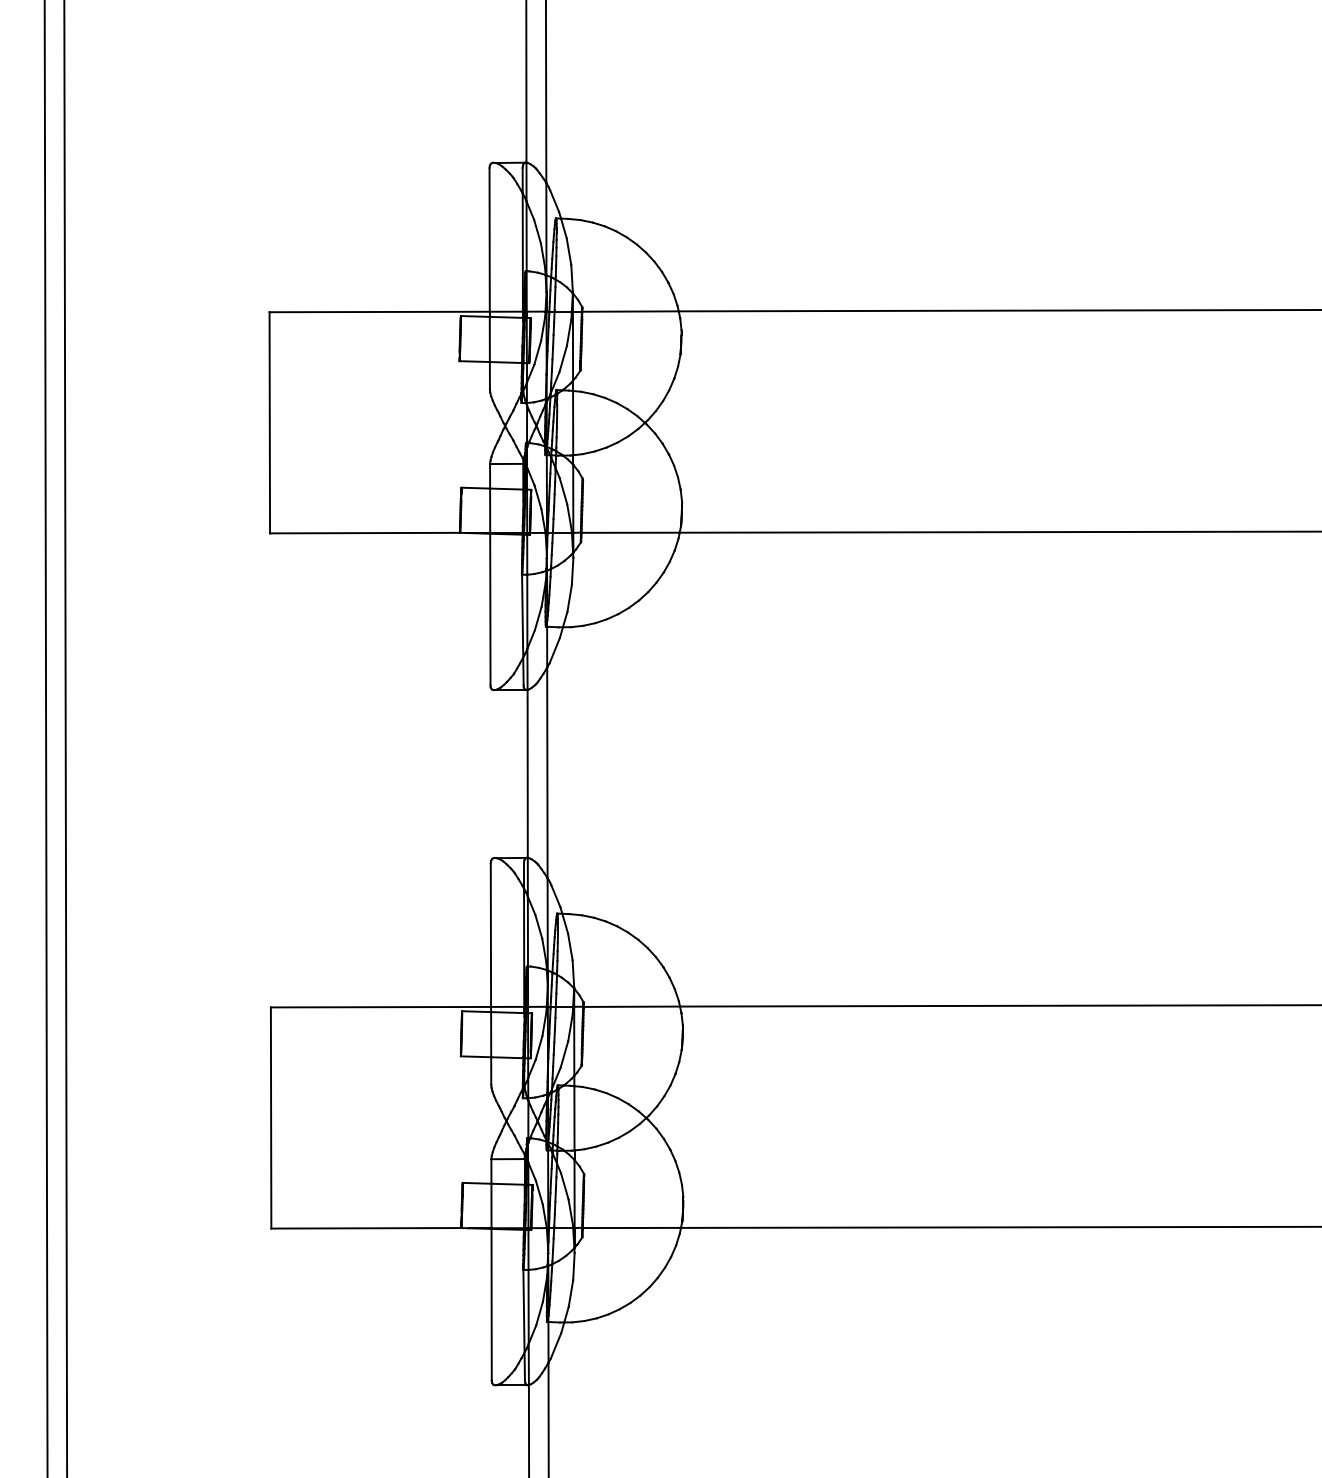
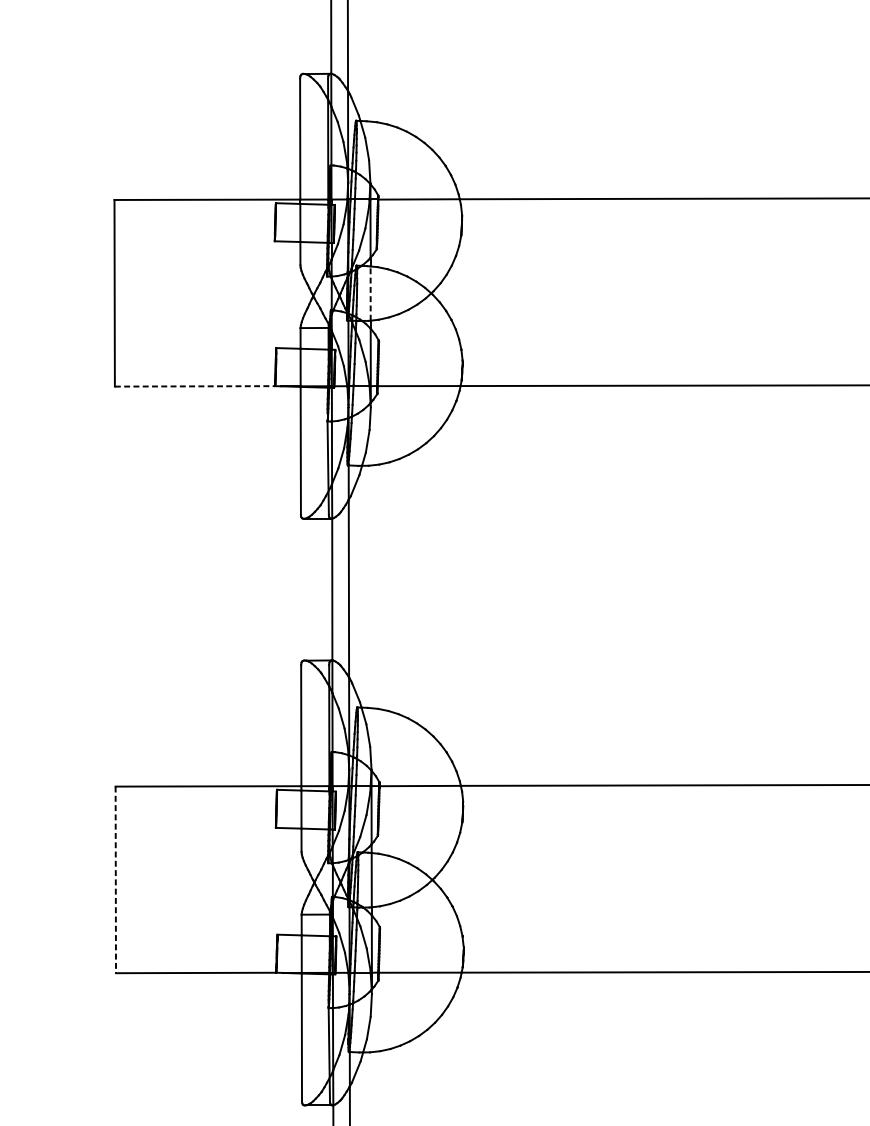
line: (573, 422) -> (370, 293), solid -> dashed
line: (365, 533) -> (195, 386), solid -> dashed
line: (271, 1117) -> (116, 879), solid -> dashed

